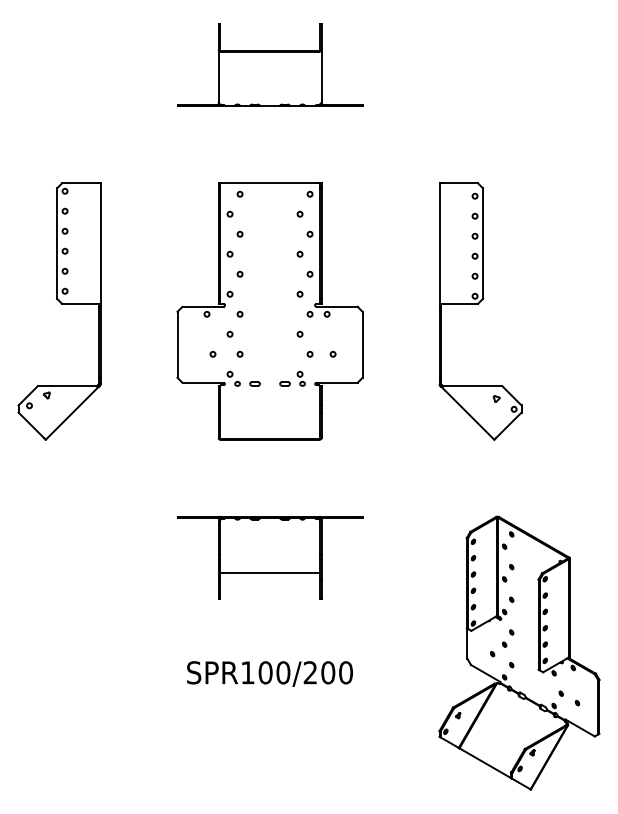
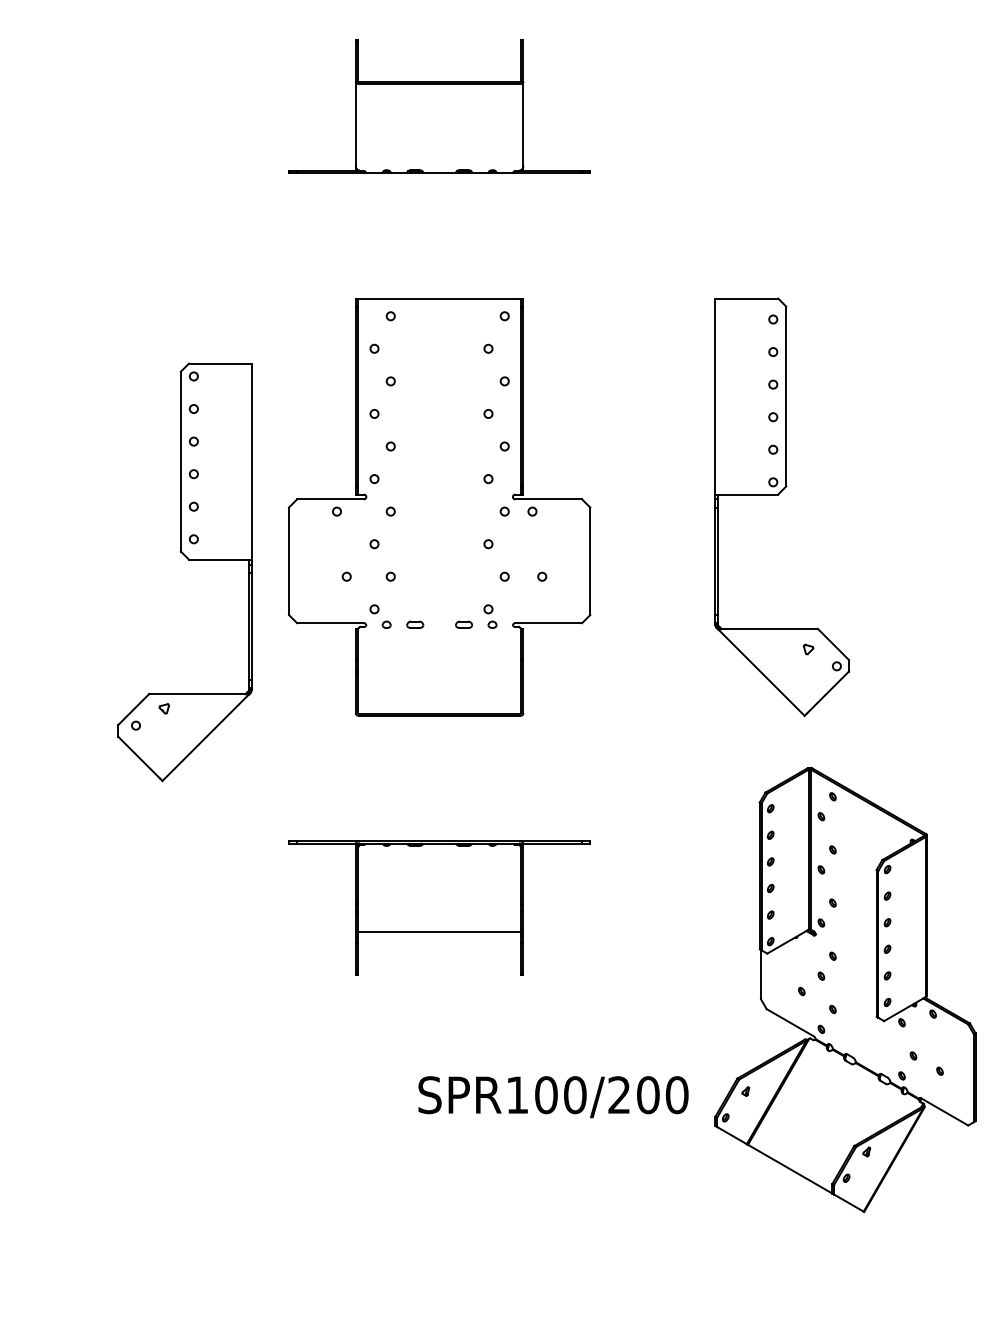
part: (61, 304) -> (188, 560), moved
part: (519, 652) -> (845, 988), moved
text: (269, 673) -> (552, 1096), moved

